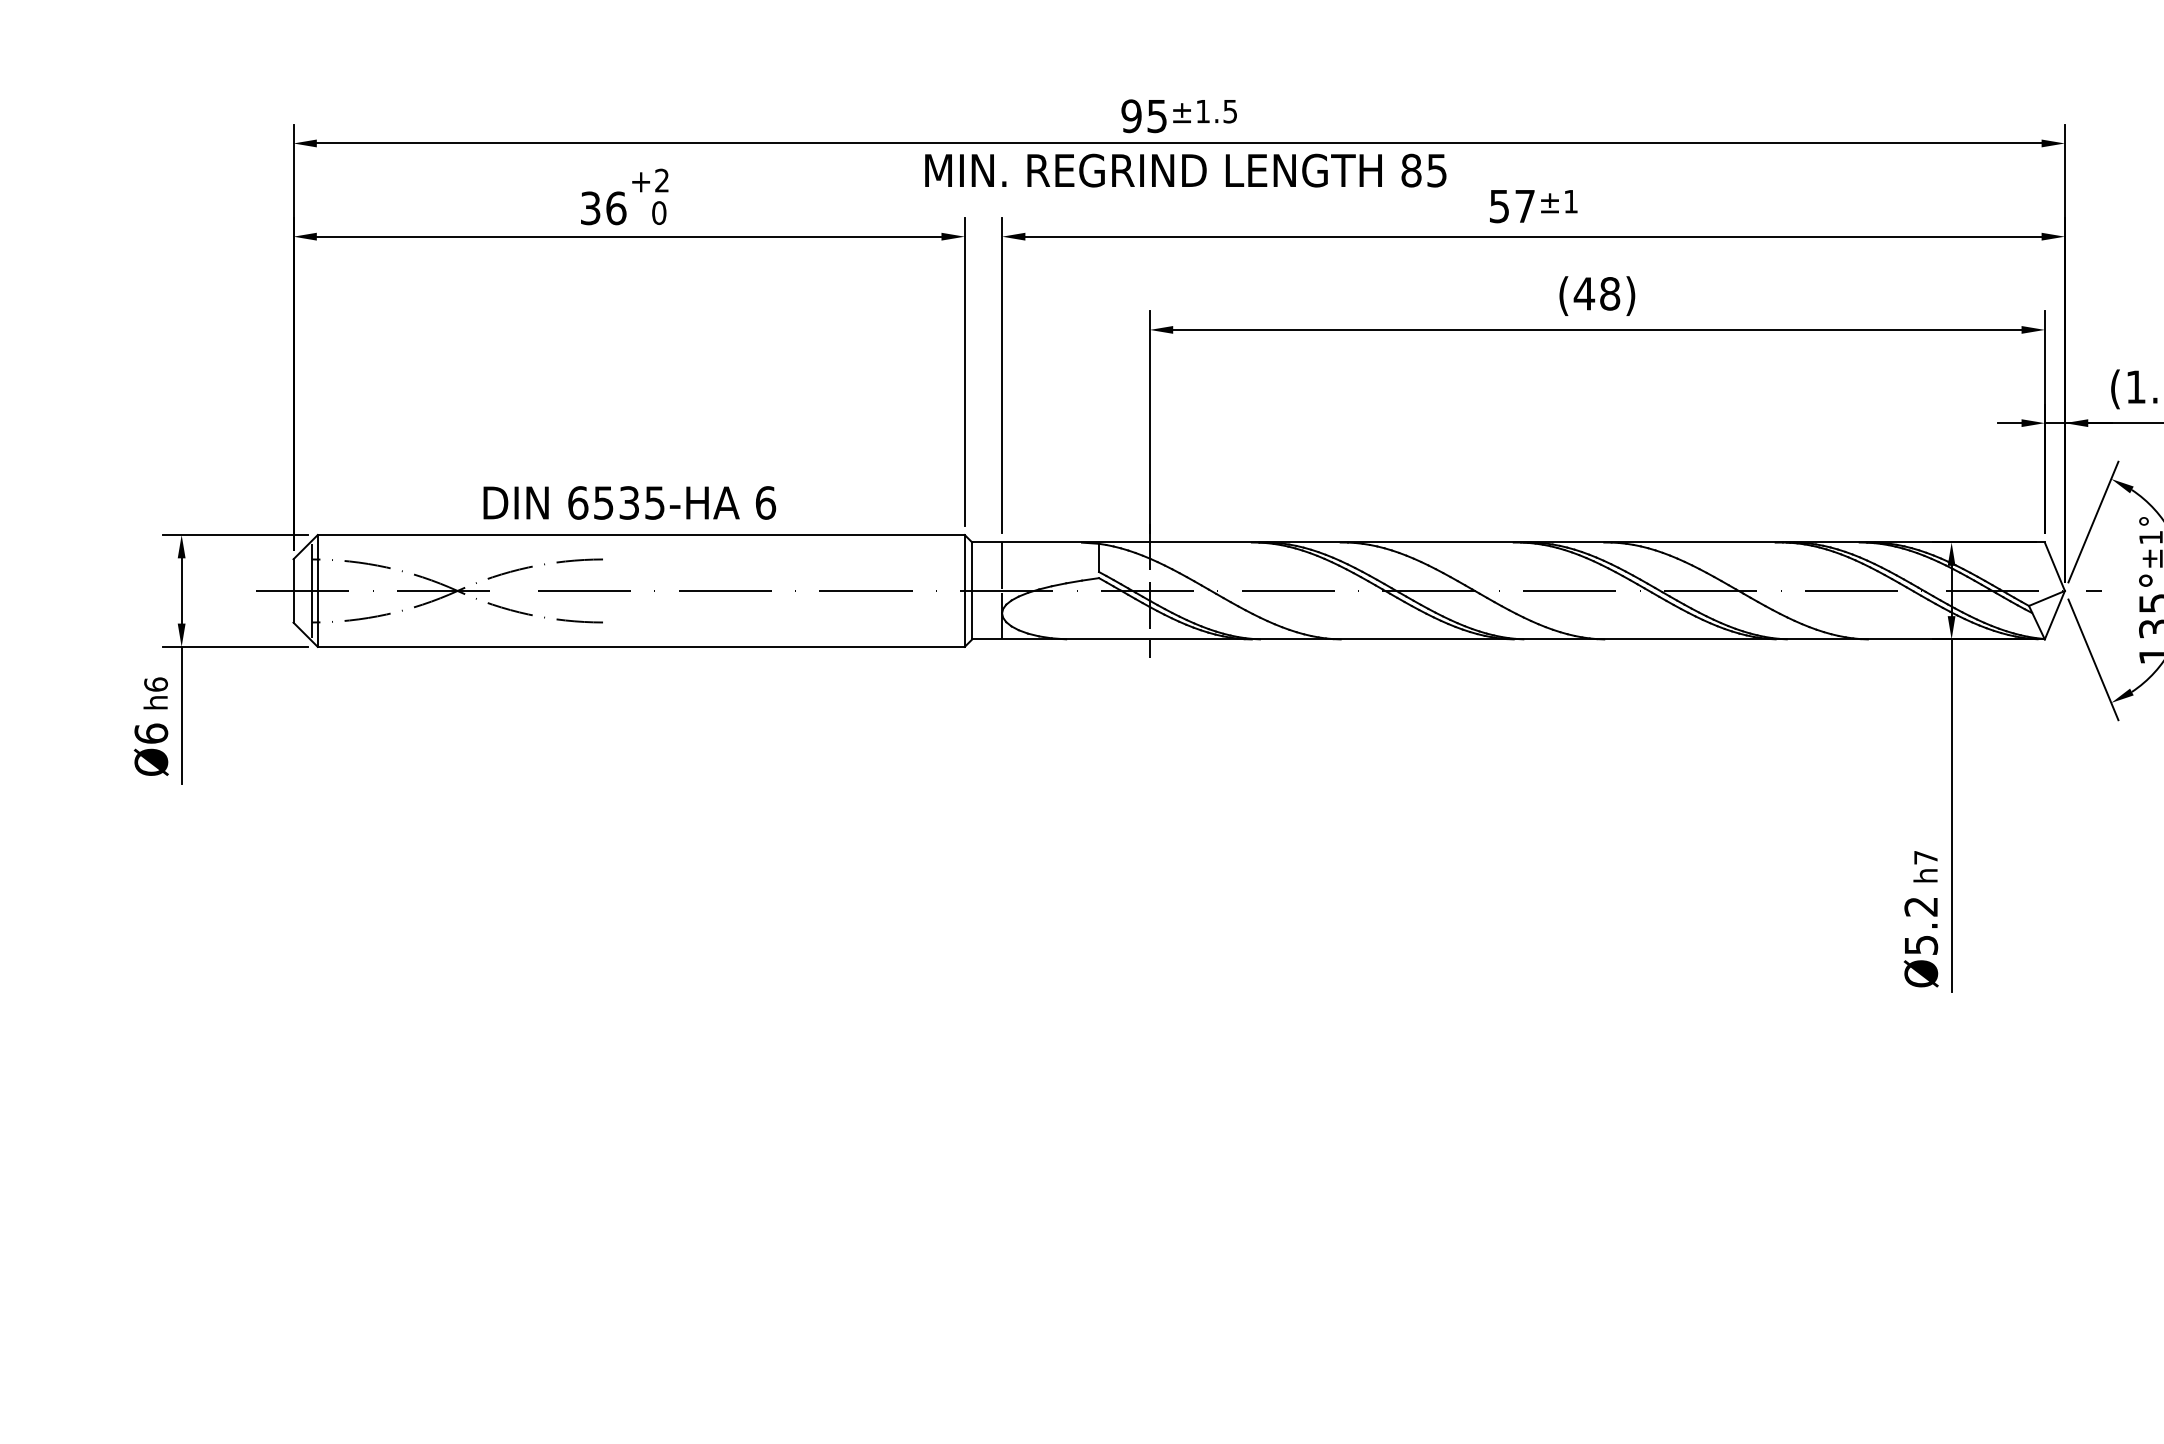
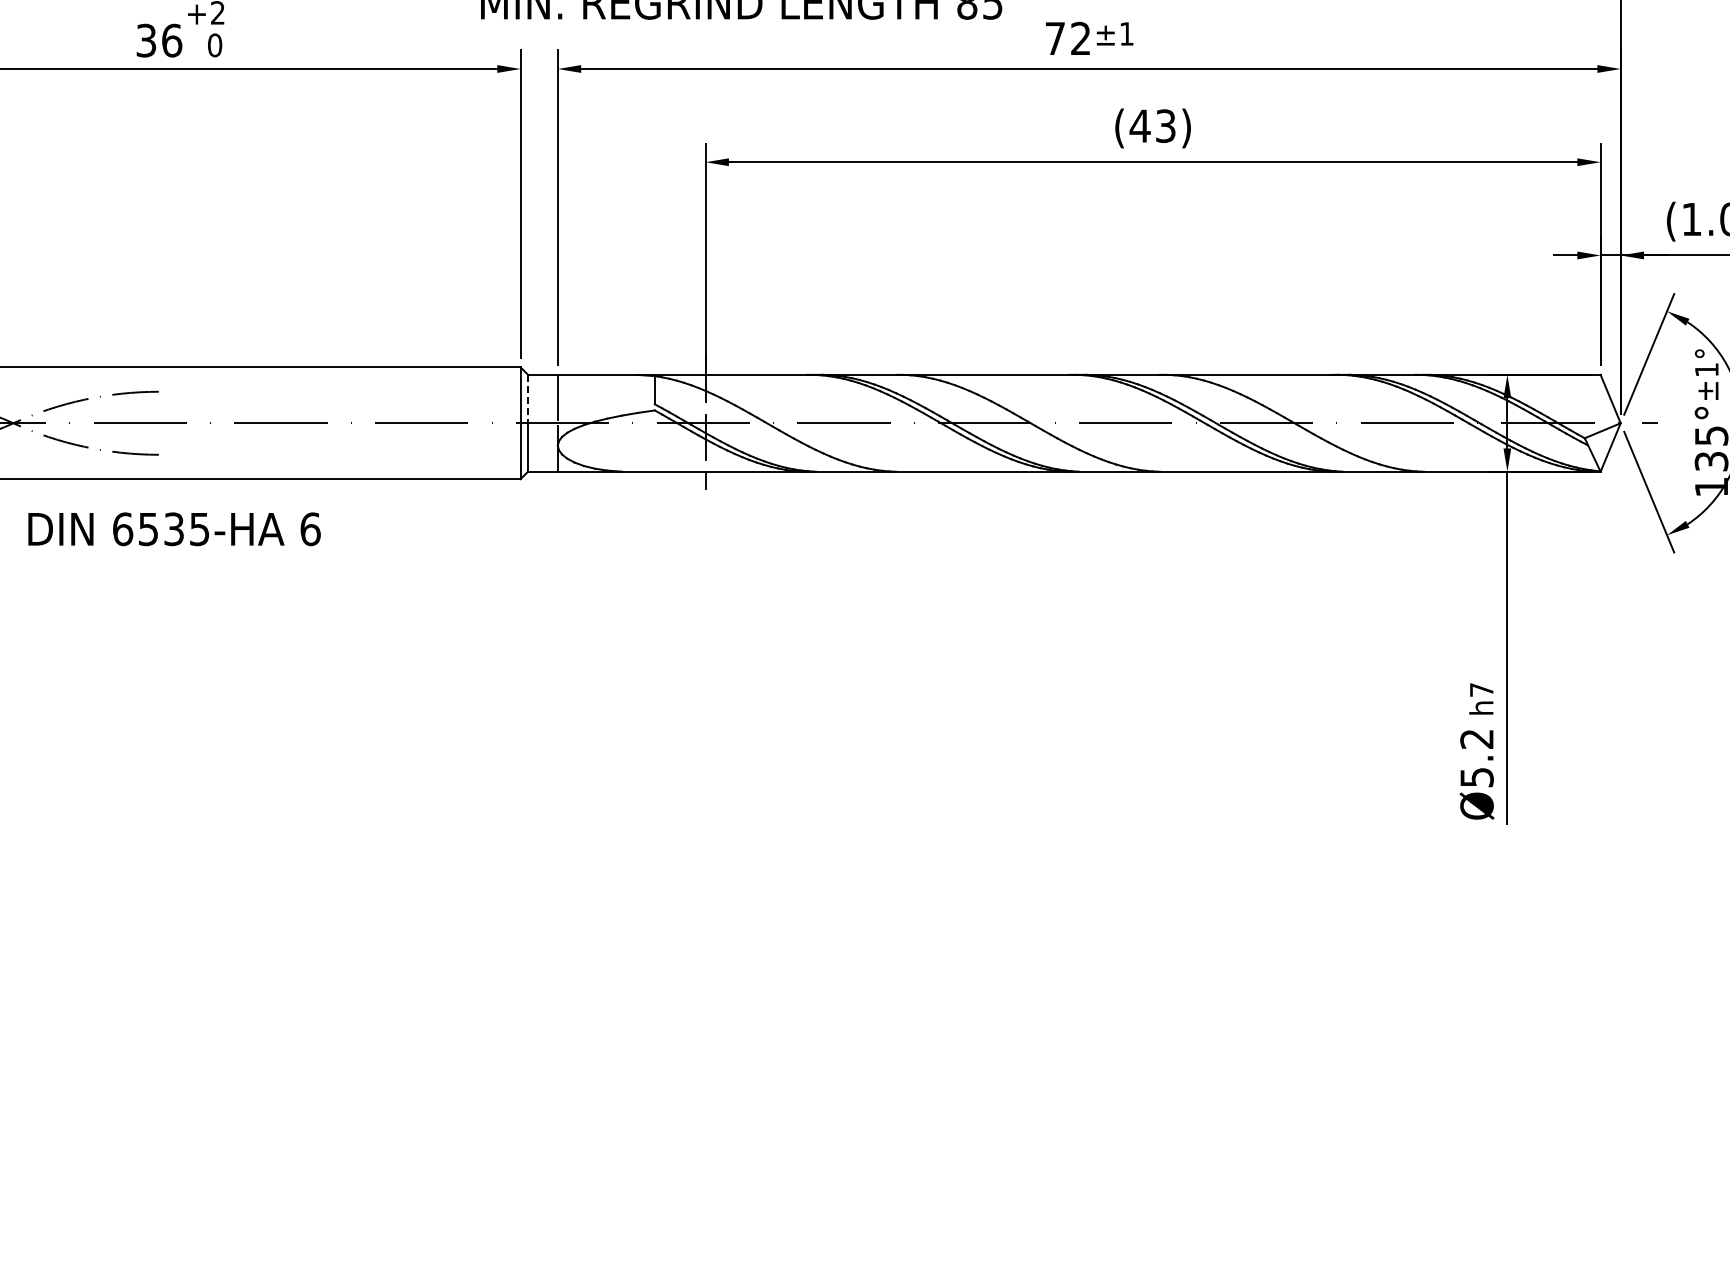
text: (1512, 206) -> (1068, 38), 57 -> 72
text: (1610, 293) -> (1166, 125), (48) -> (43)
text: (629, 502) -> (174, 528), moved
line: (972, 567) -> (528, 399), solid -> dashed

